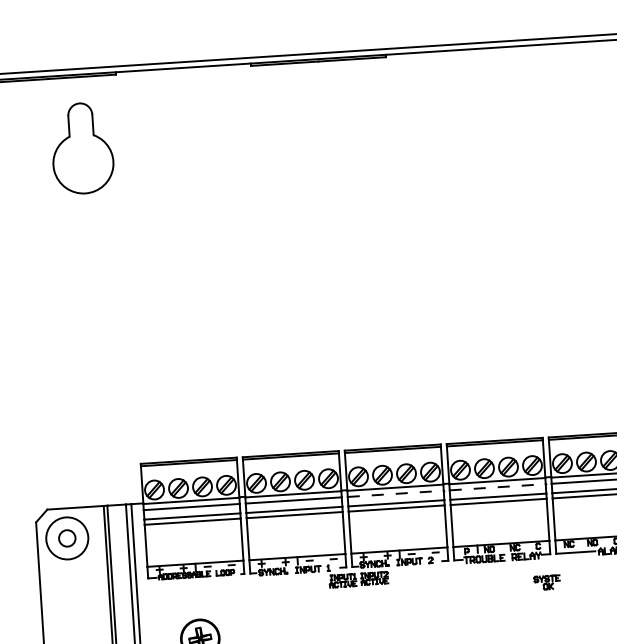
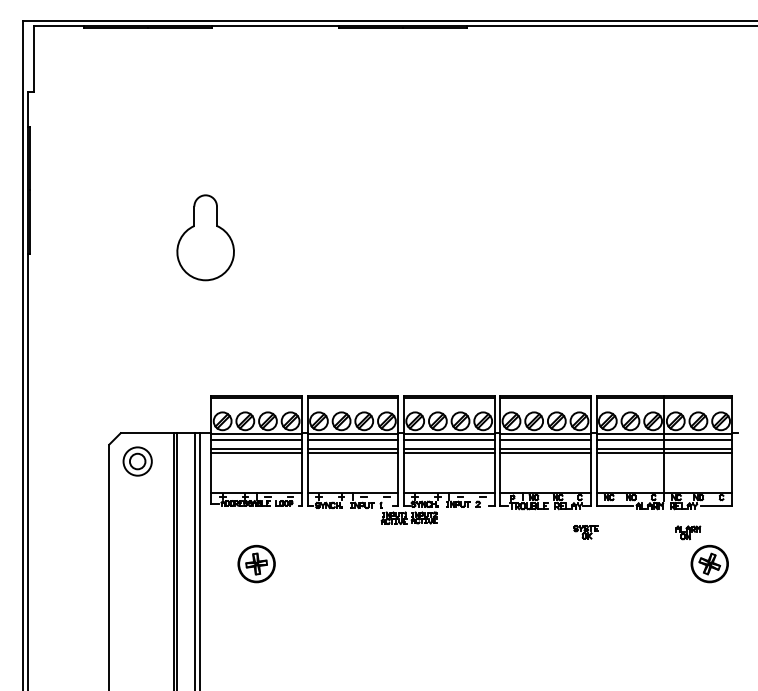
part: (82, 148) -> (205, 237), moved
line: (498, 487) -> (546, 439), dashed -> solid
line: (396, 493) -> (449, 439), dashed -> solid
circle: (67, 538) -> (137, 461), size x0.71

